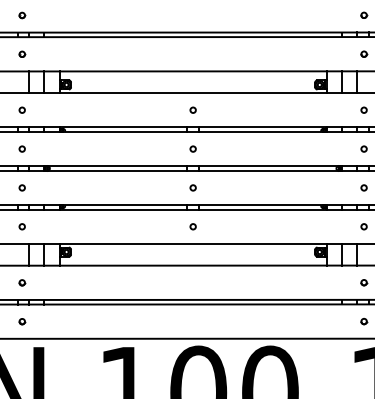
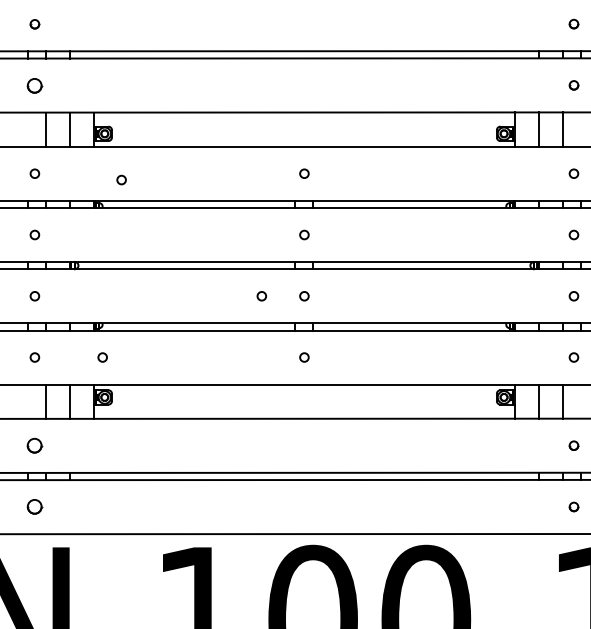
part: (22, 53) -> (35, 84), size x1.6
circle: (76, 113) -> (120, 178), added
circle: (165, 187) -> (260, 295), added
circle: (64, 226) -> (101, 357), added
part: (22, 282) -> (35, 445), size x1.6
part: (22, 321) -> (35, 506), size x1.6

